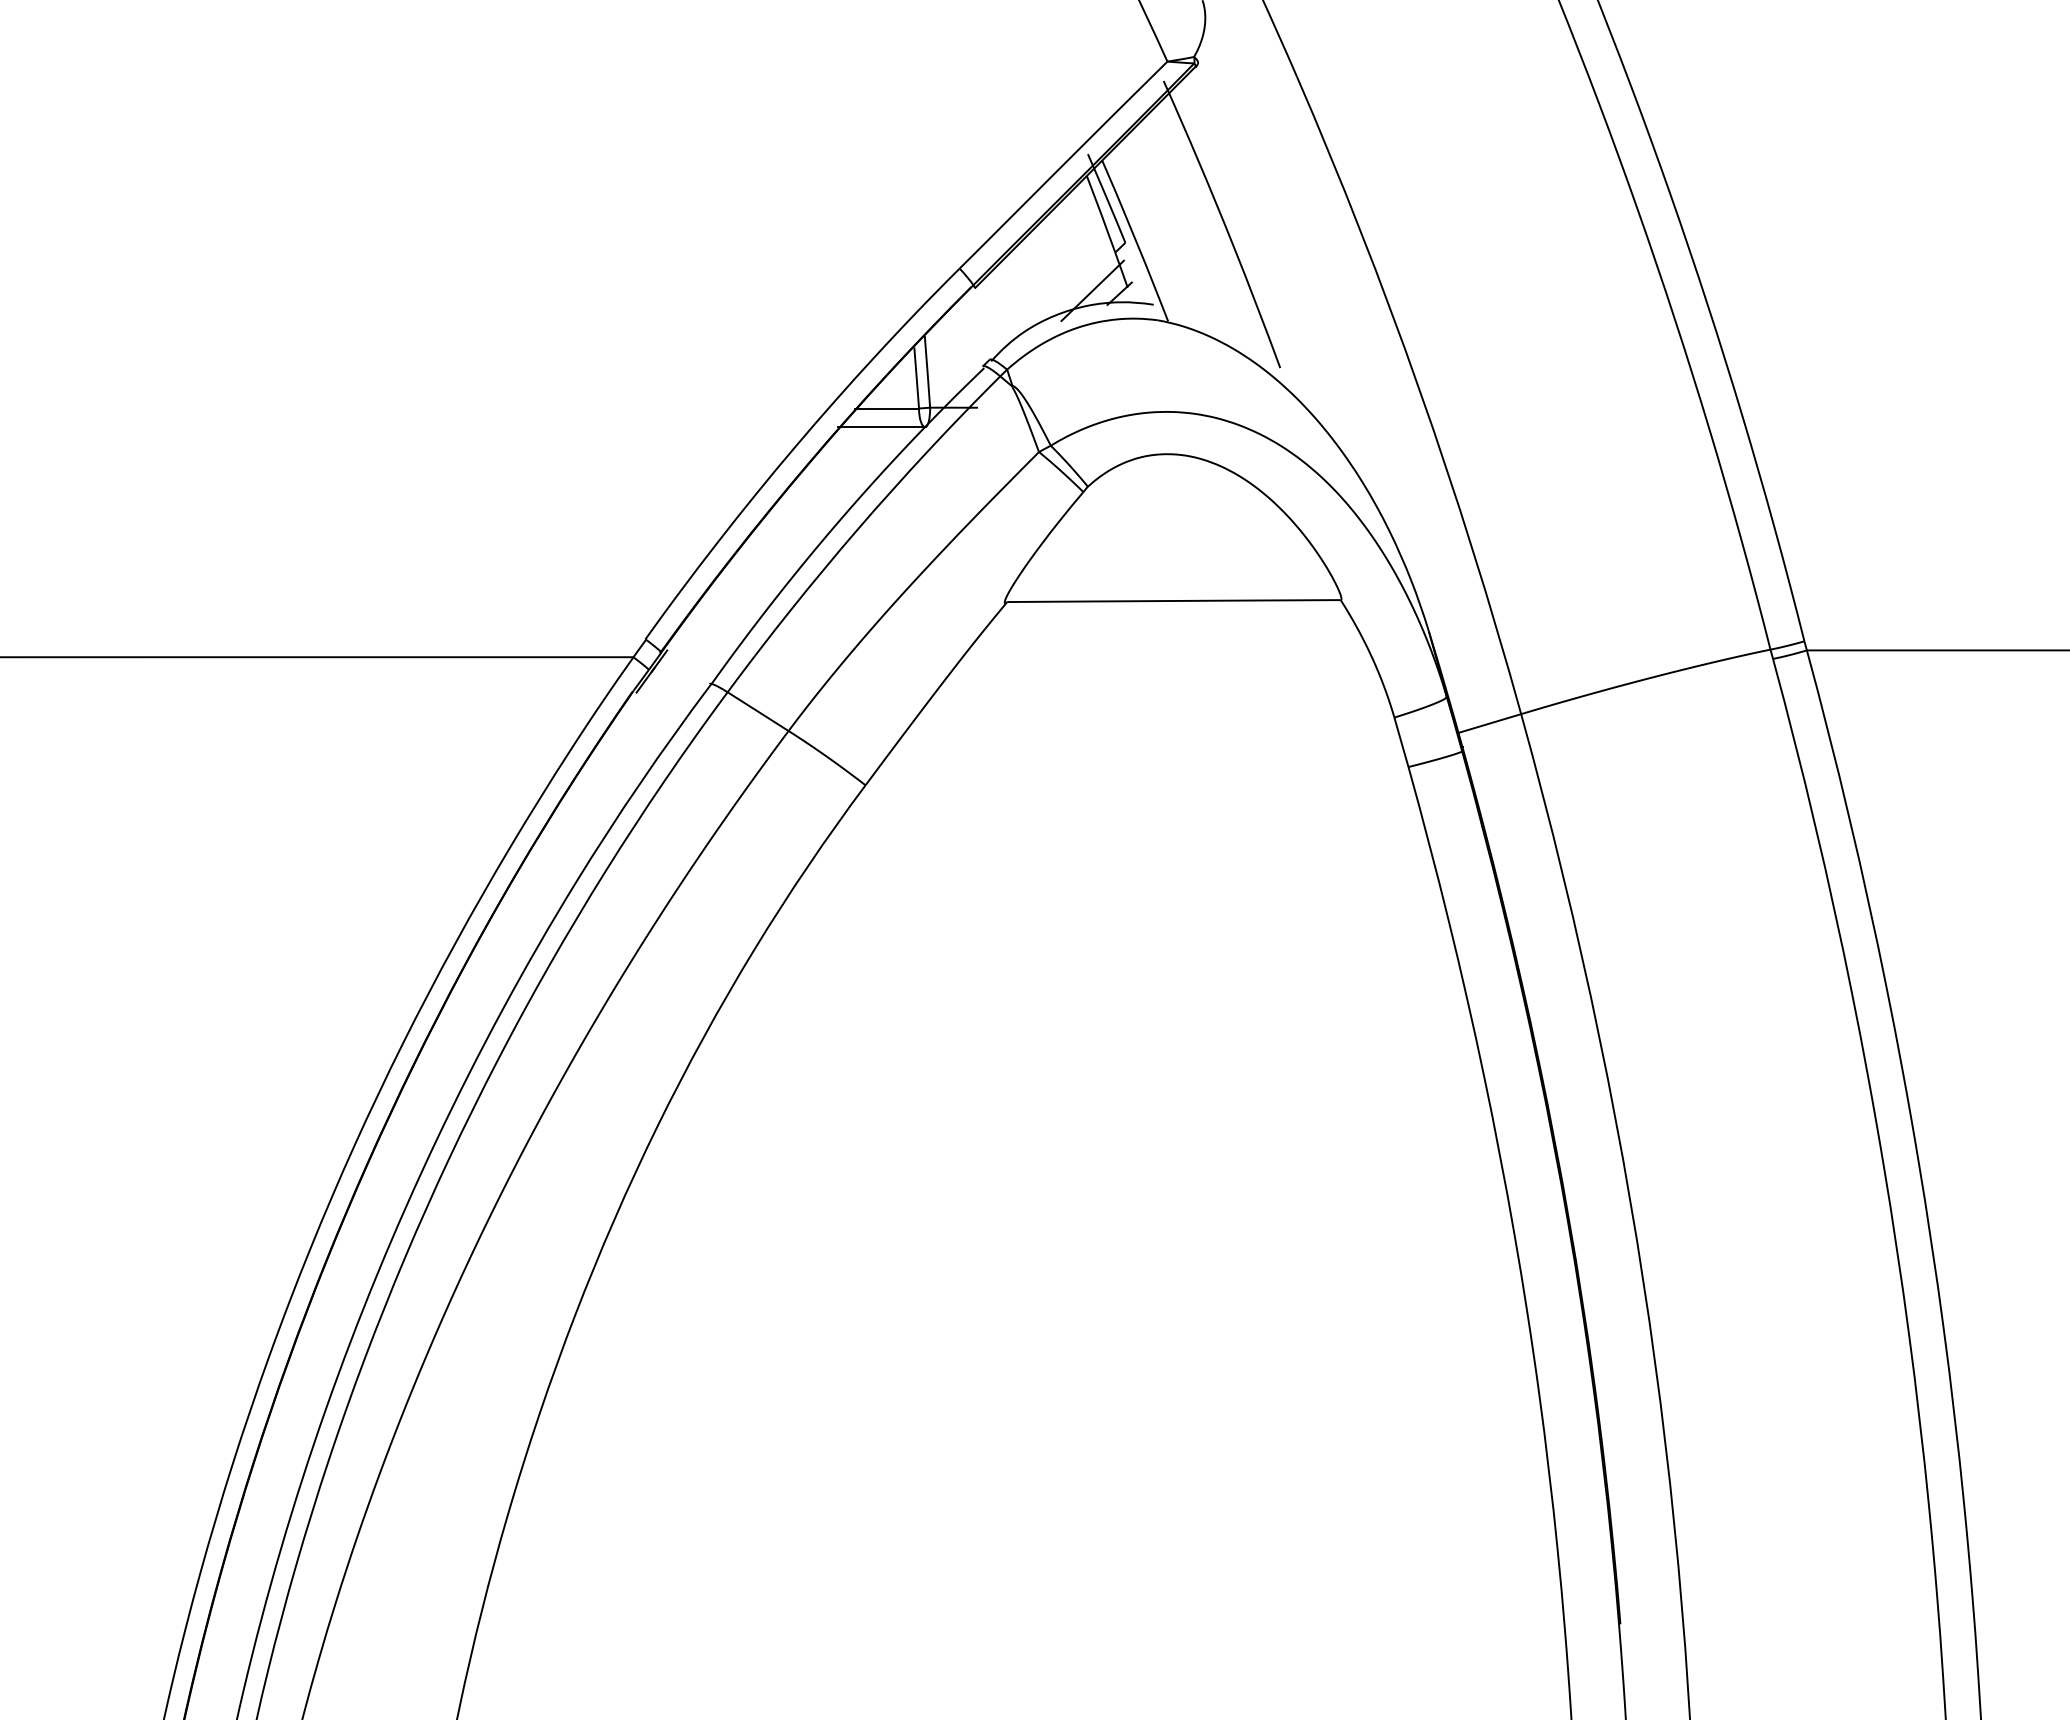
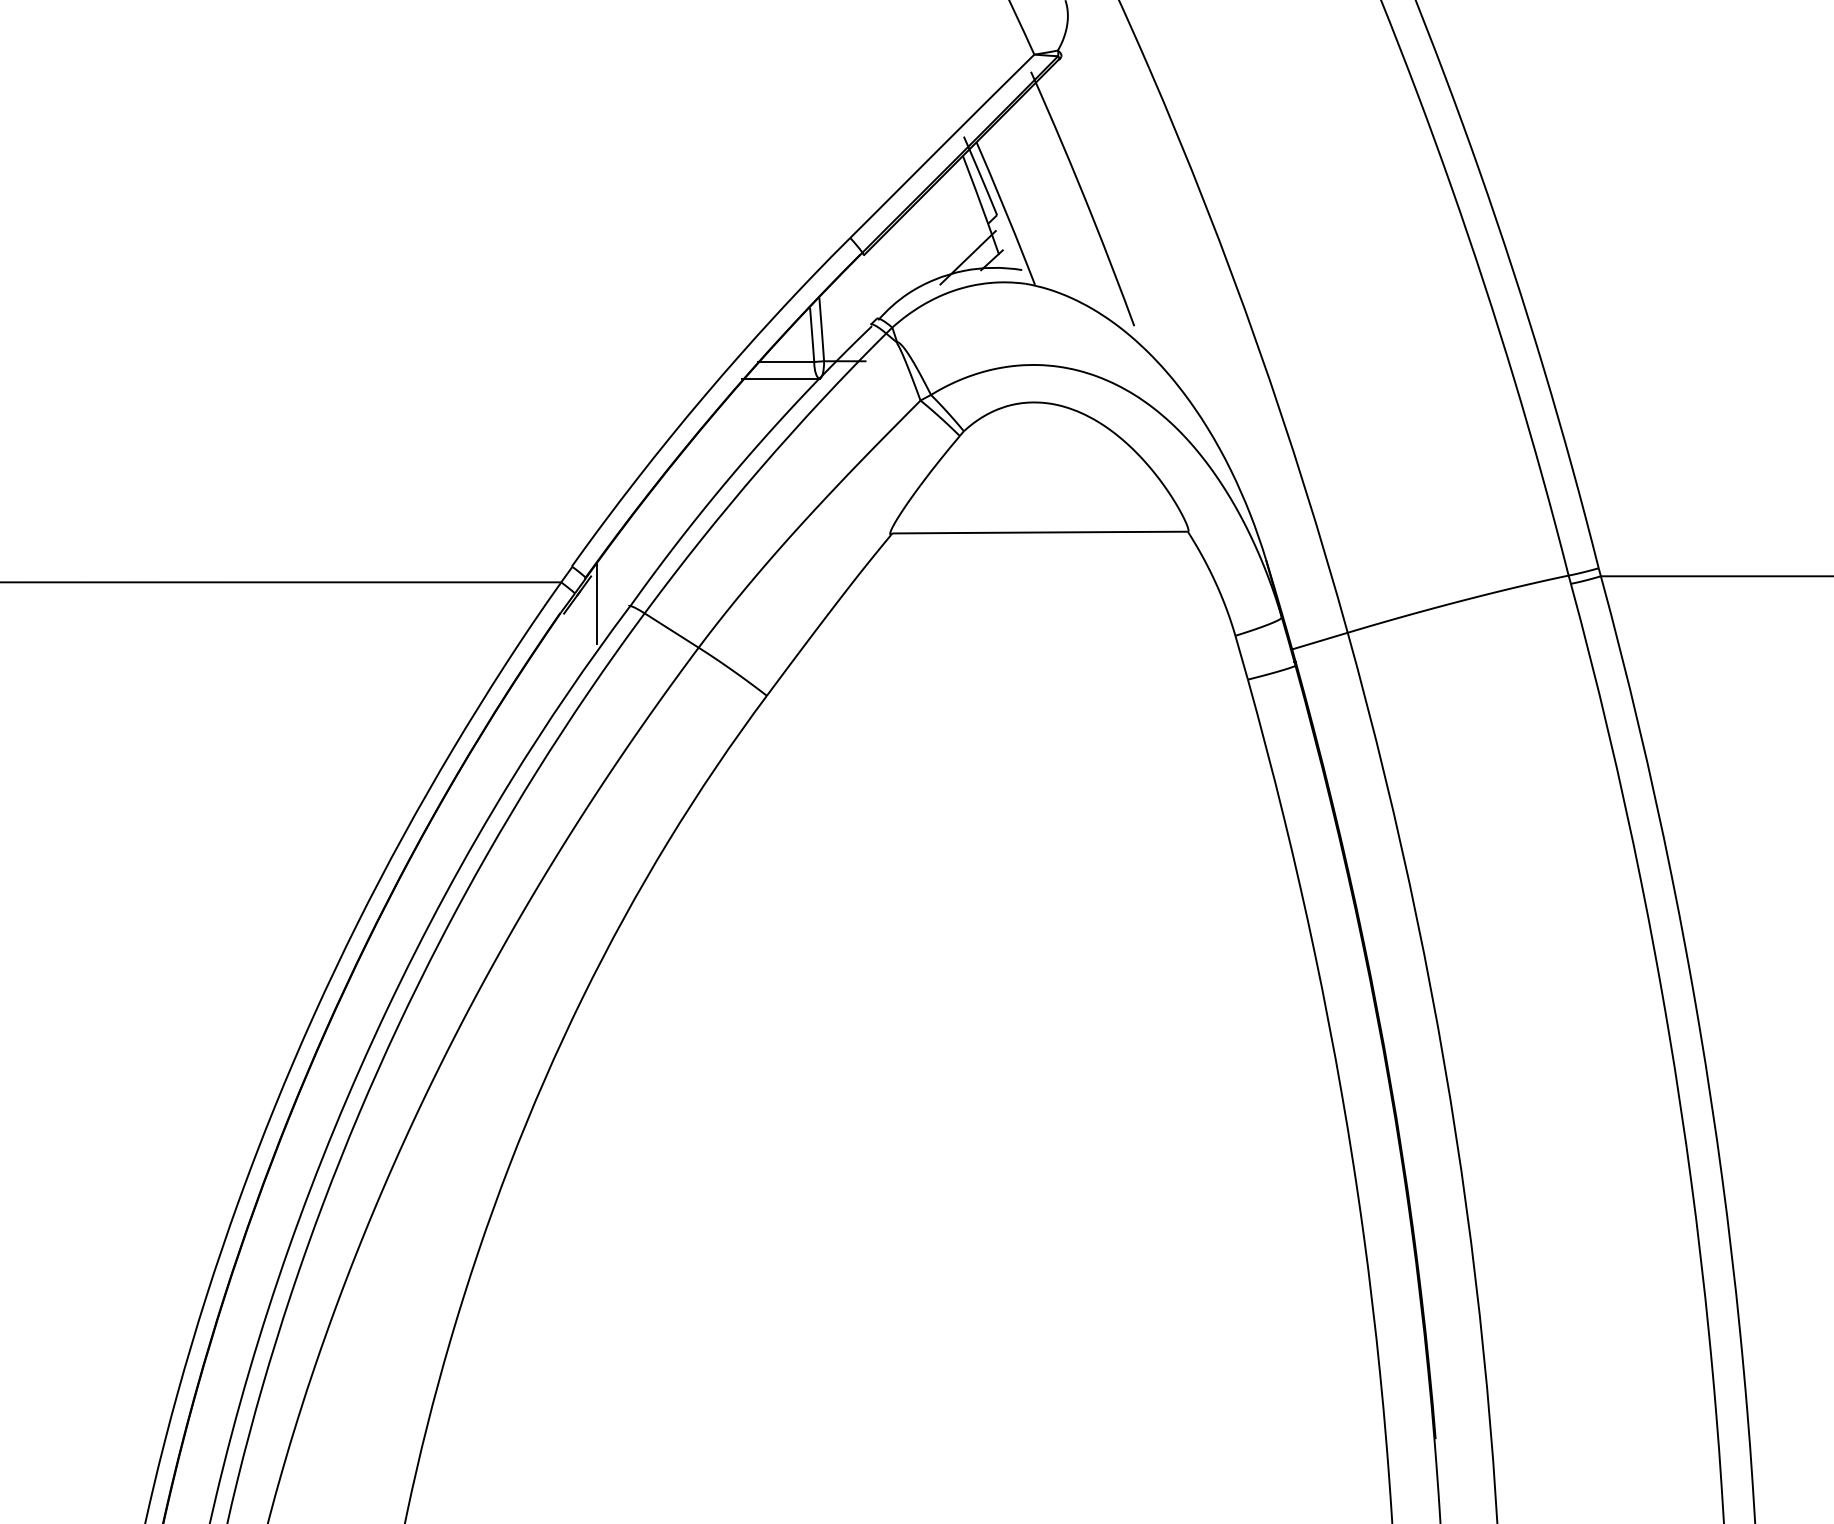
line: (674, 680) -> (597, 602), added

